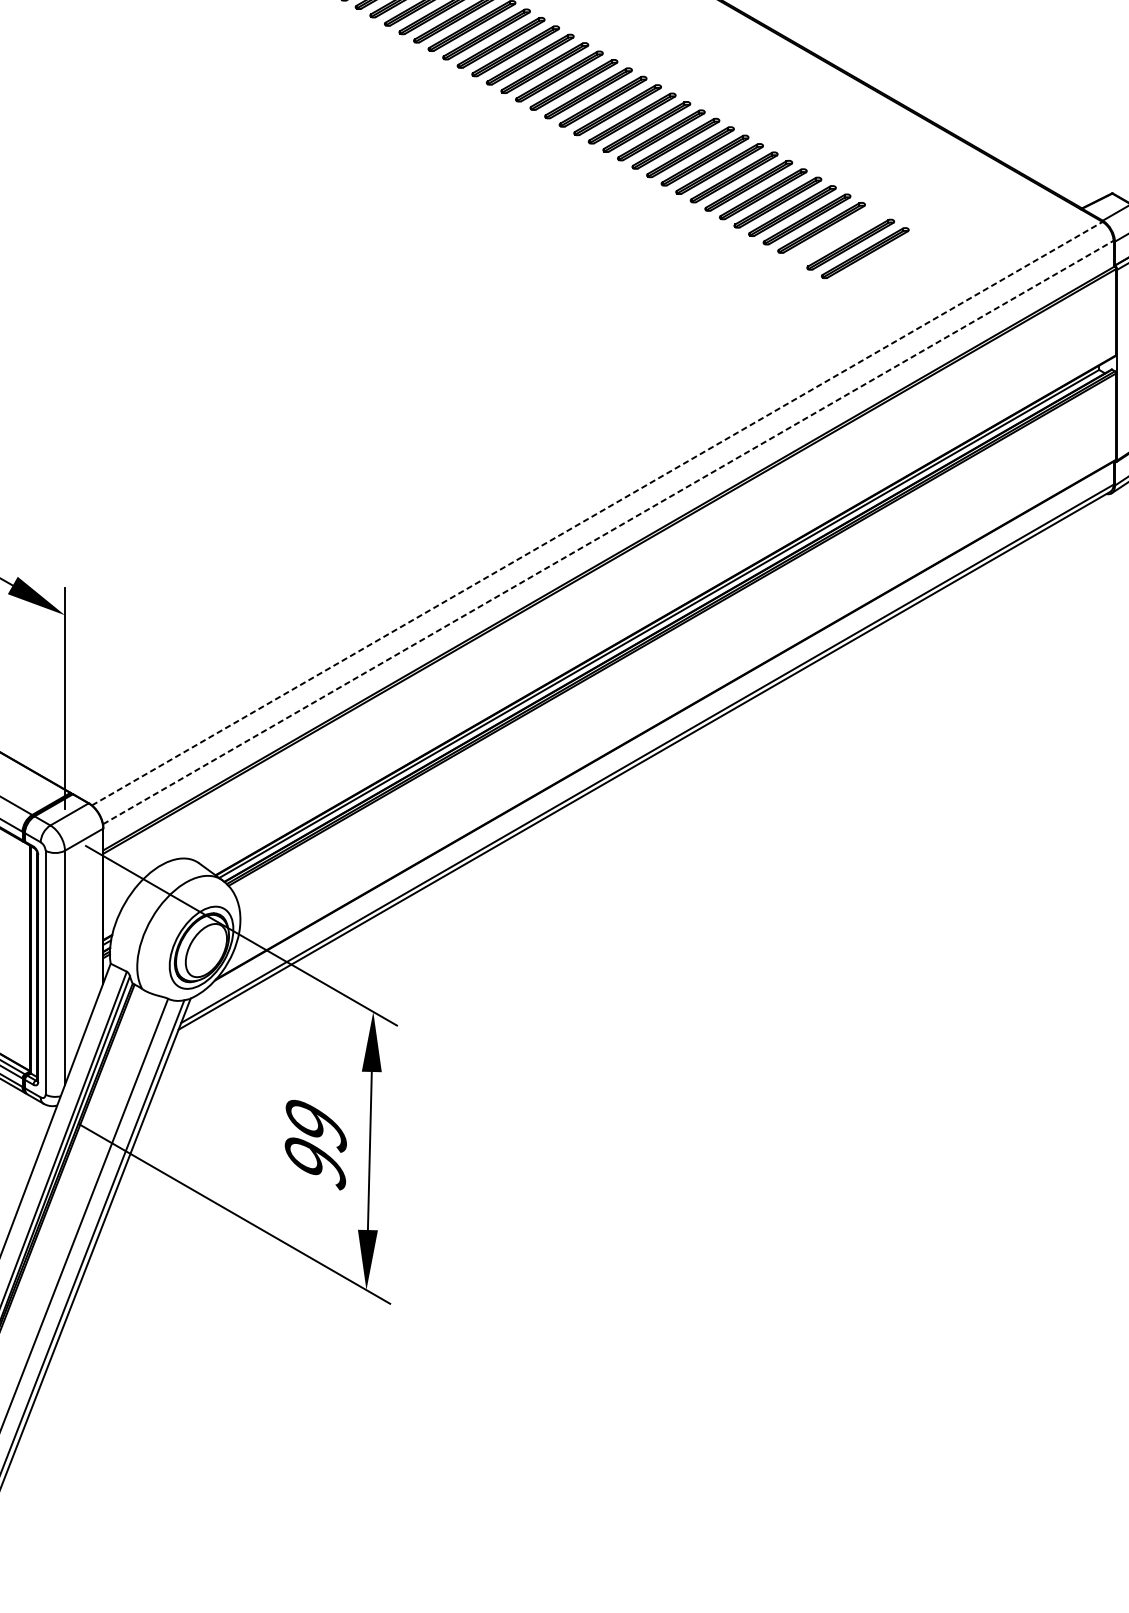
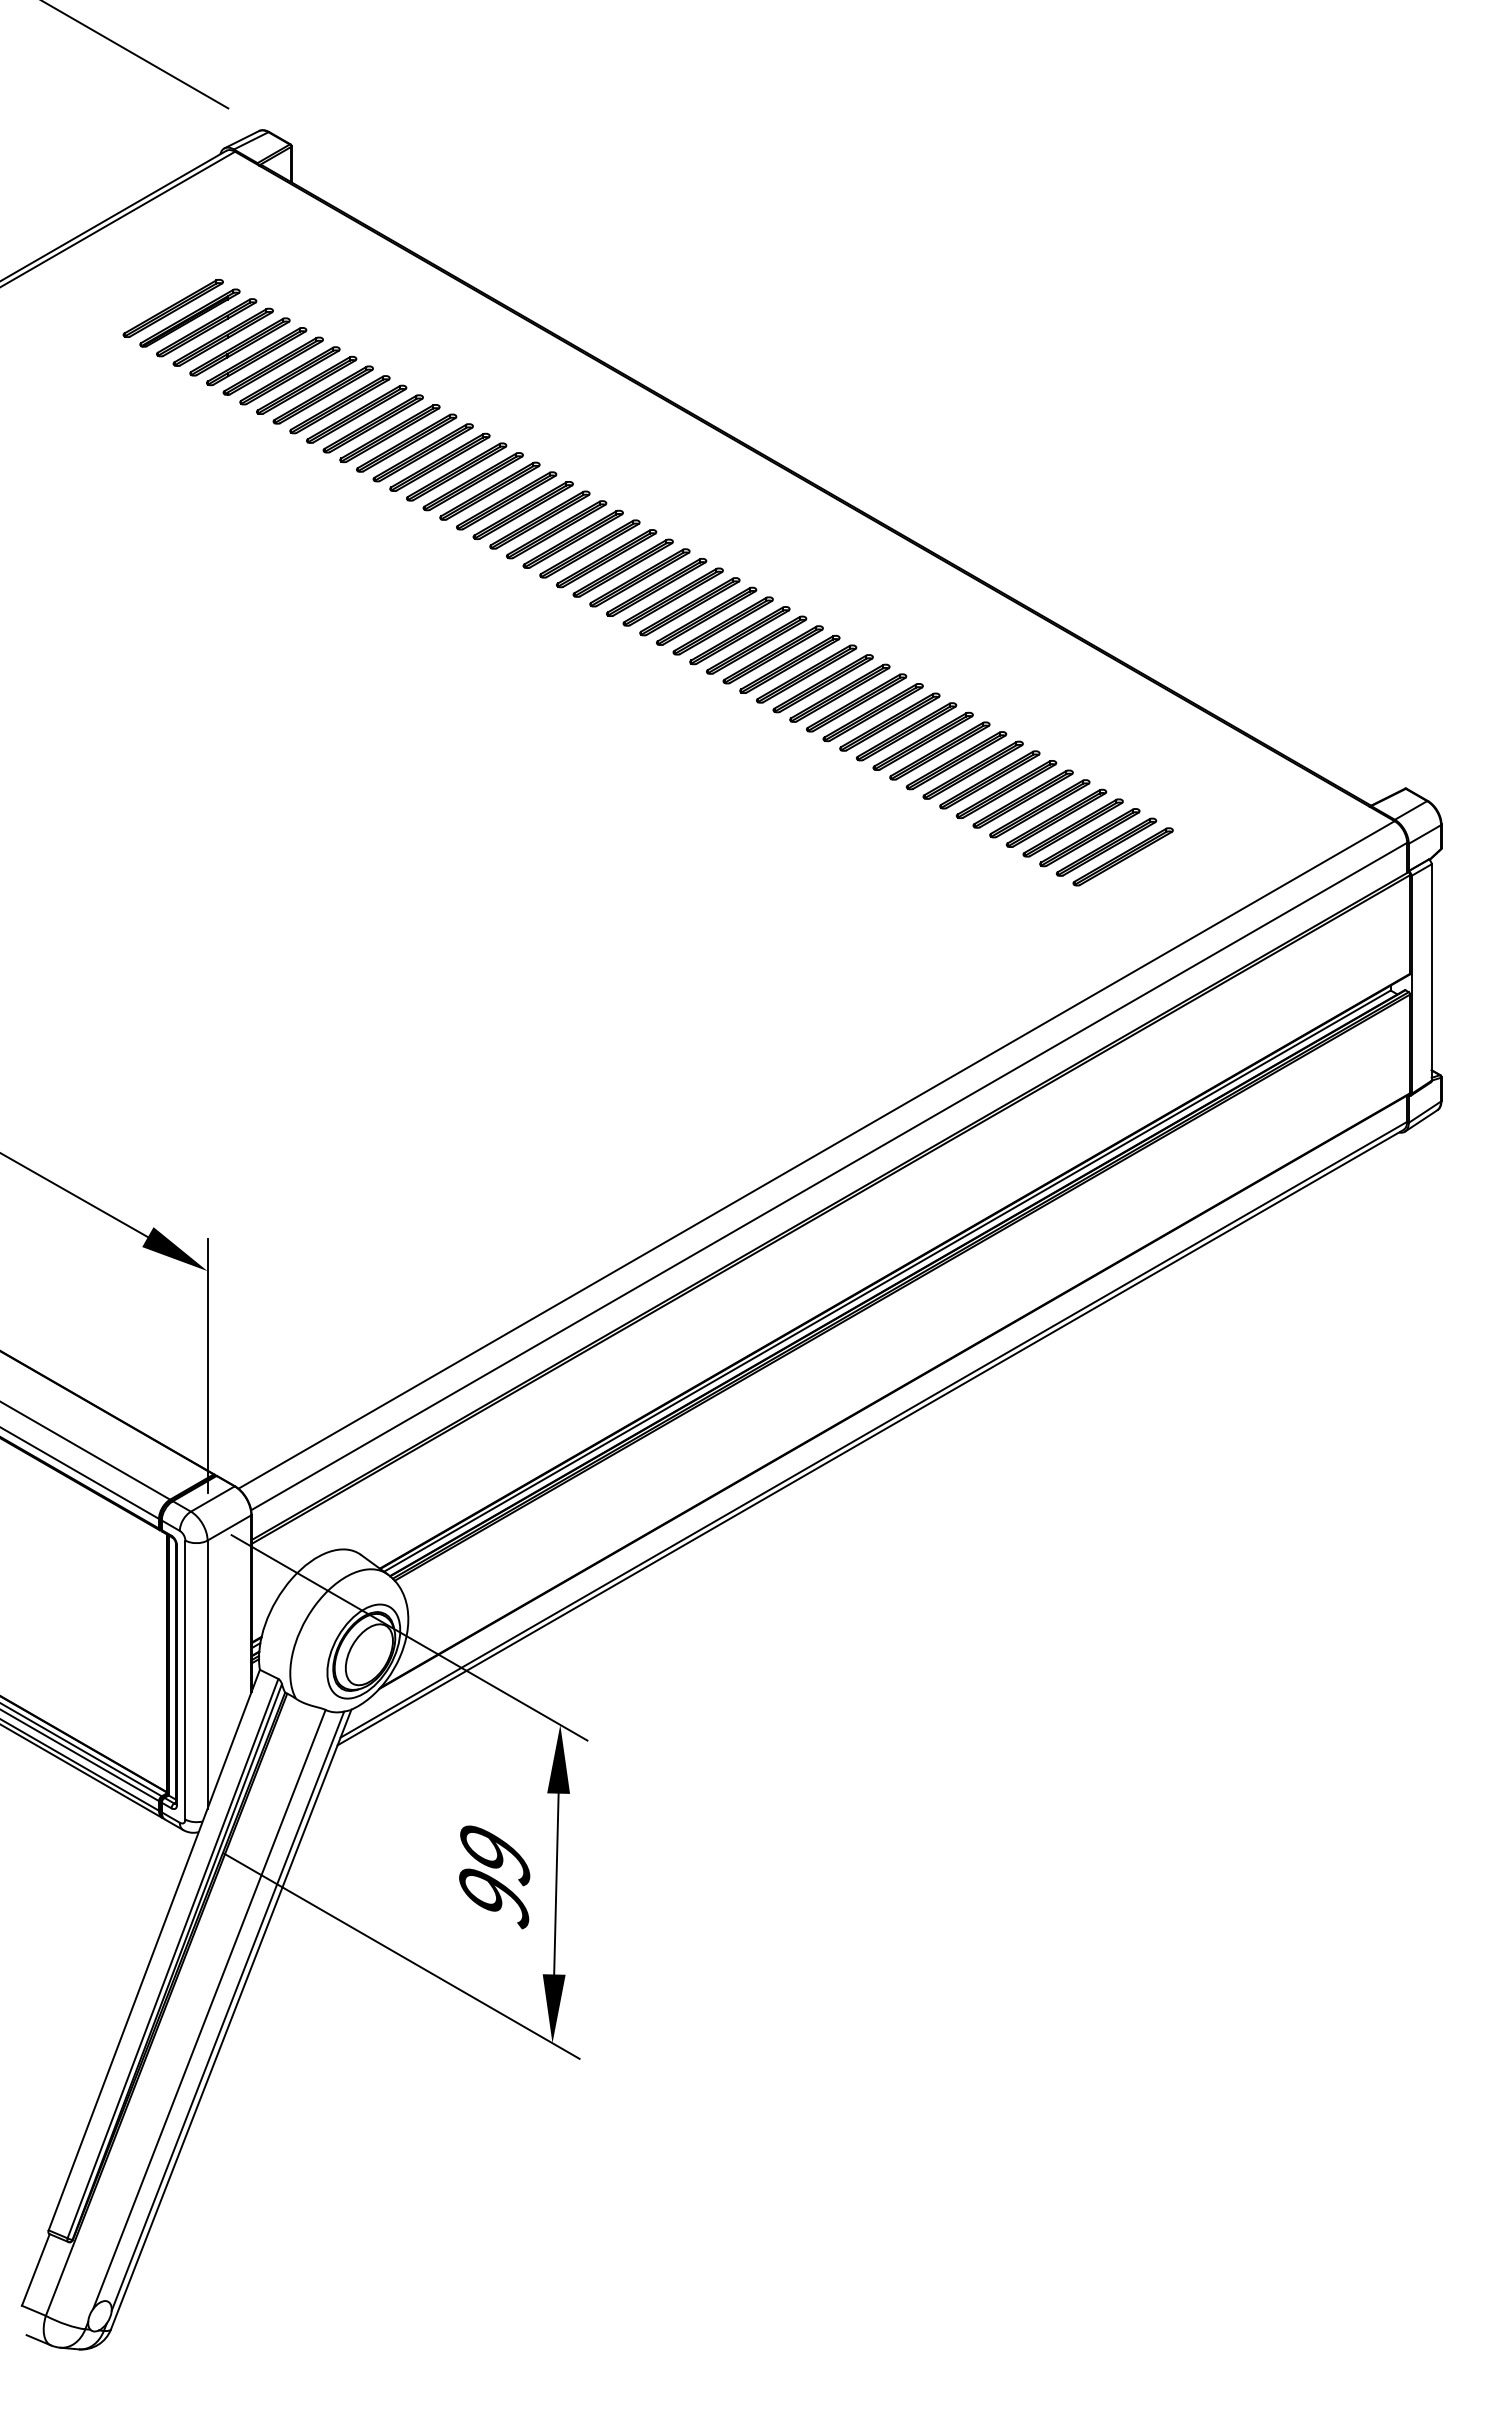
part: (835, 236) -> (1089, 837), added
line: (598, 513) -> (817, 1154), dashed -> solid
line: (608, 532) -> (829, 1176), dashed -> solid

